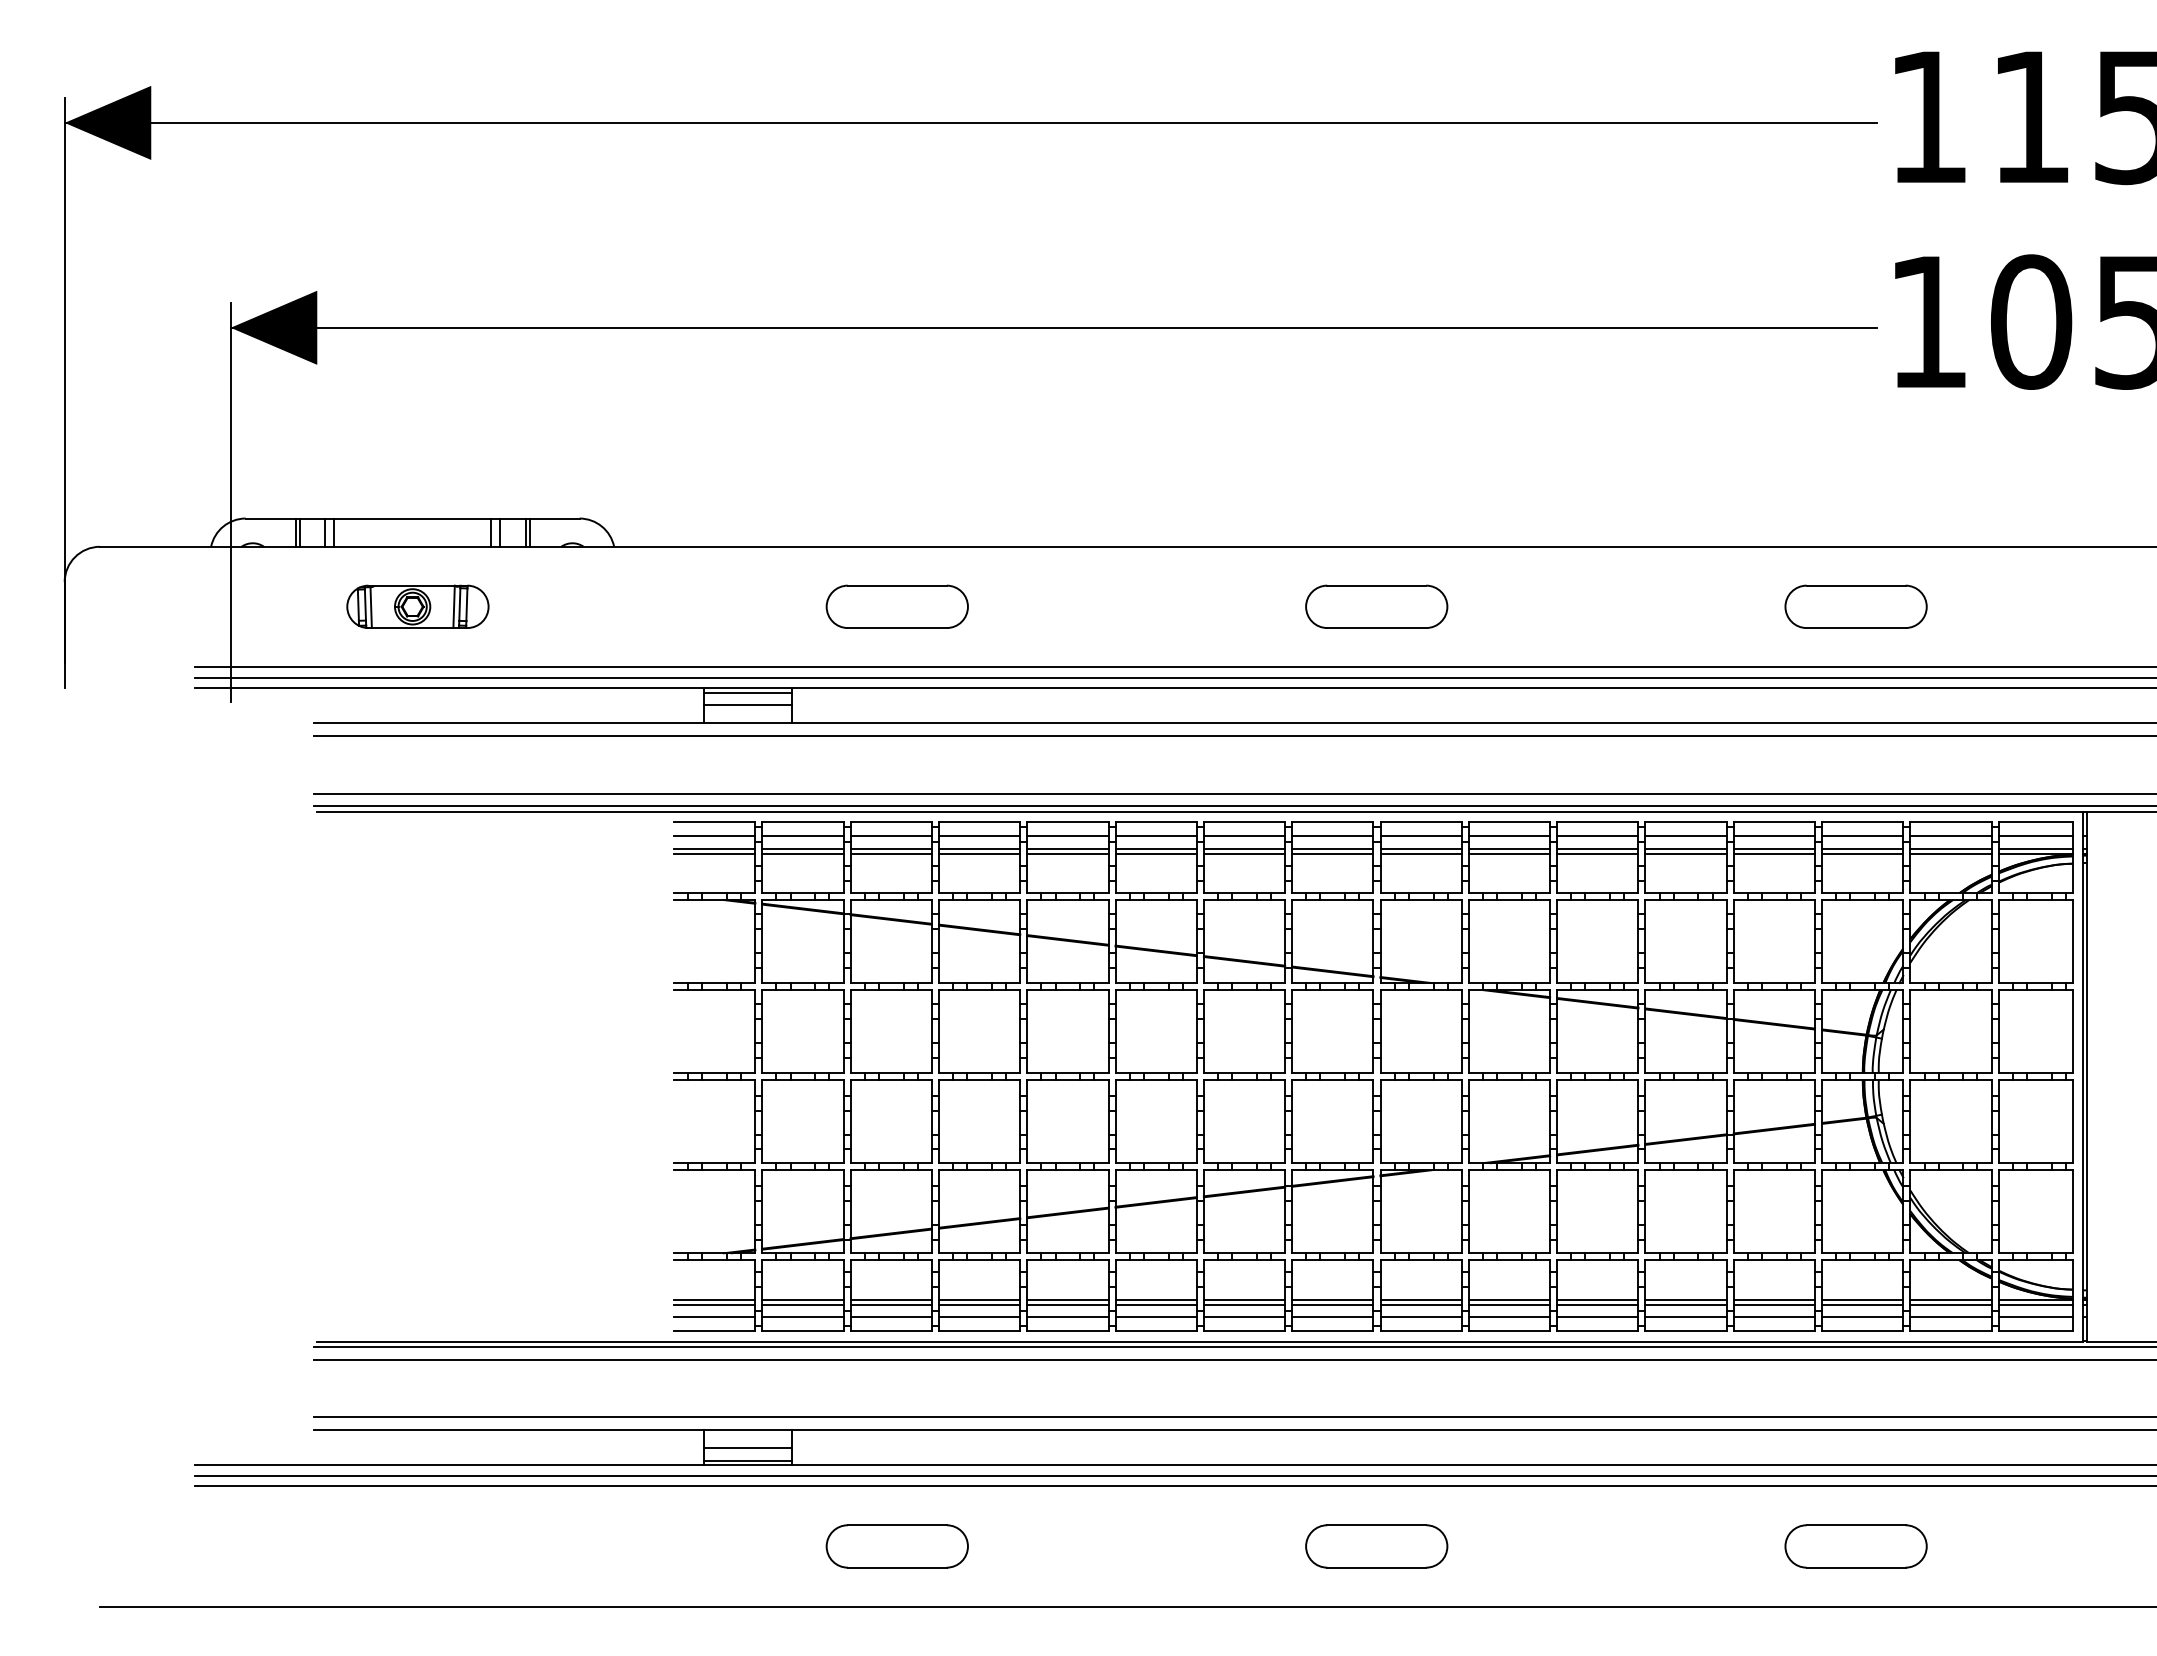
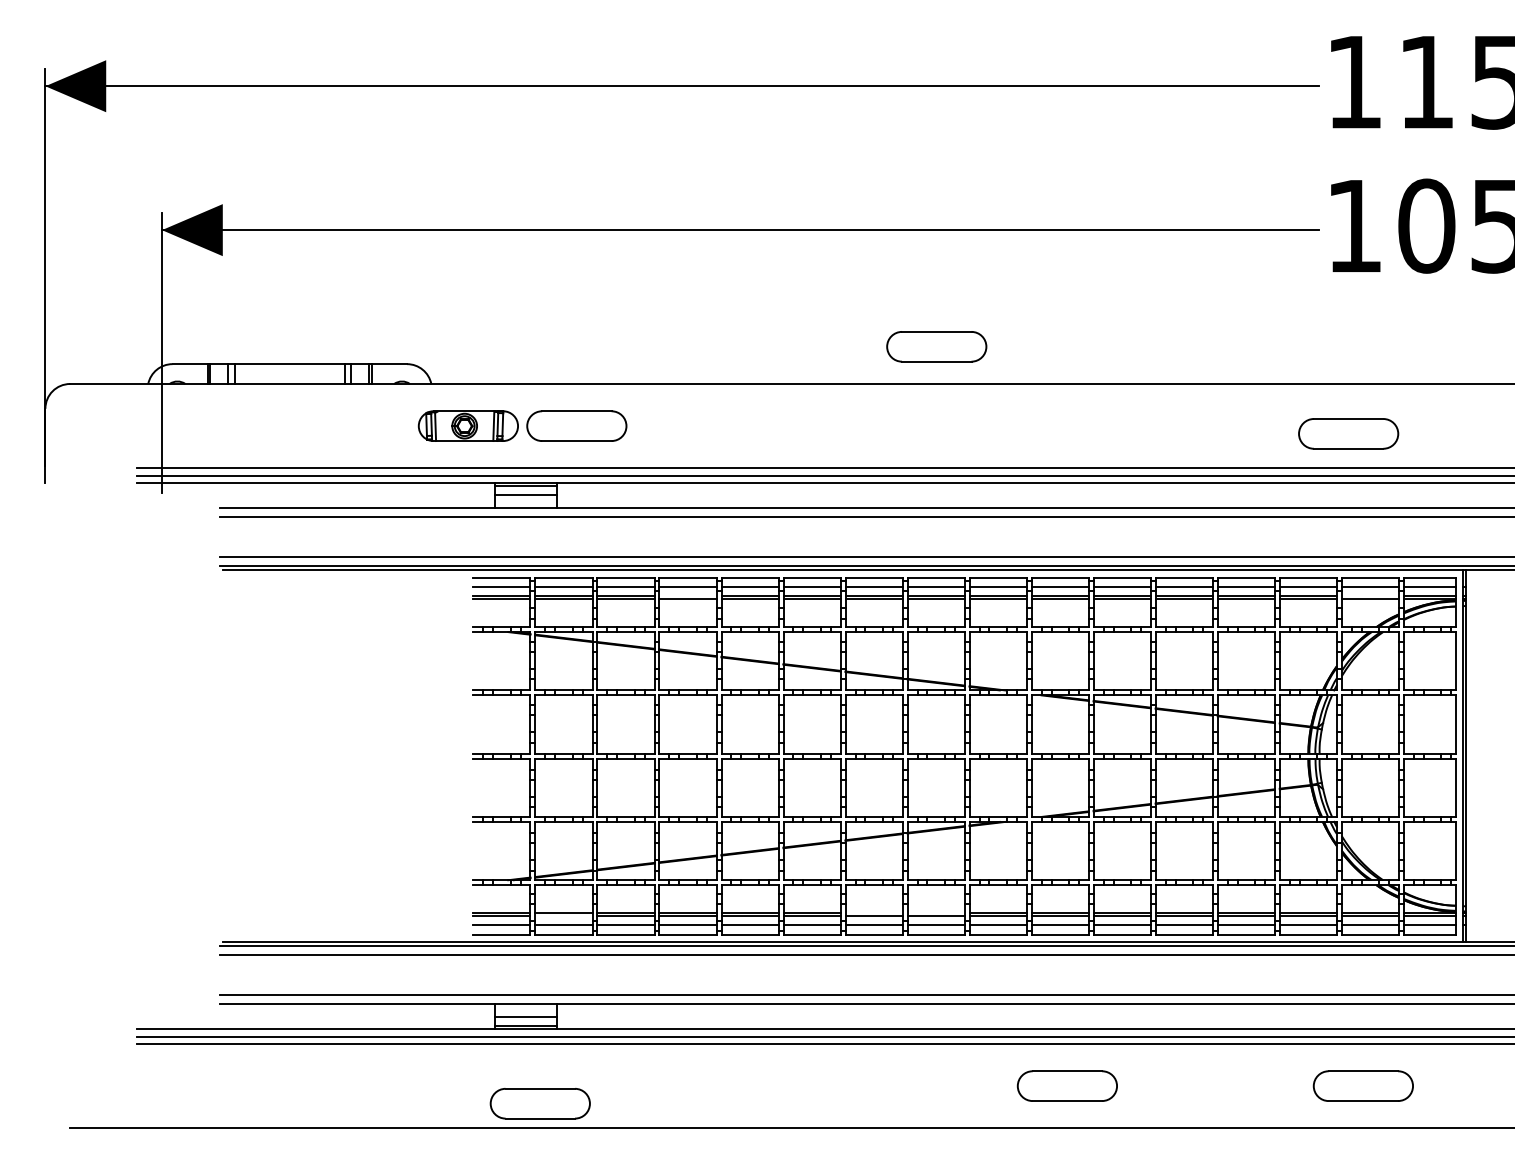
part: (417, 606) -> (468, 425), moved
part: (896, 606) -> (576, 425), moved
part: (1376, 606) -> (936, 346), moved
part: (1855, 606) -> (1348, 433), moved
line: (979, 848) -> (687, 595), removed
line: (1950, 848) -> (1369, 595), removed
line: (1244, 1299) -> (874, 912), removed
line: (1332, 1299) -> (935, 912), removed
line: (802, 1304) -> (563, 916), removed
part: (896, 1546) -> (539, 1103), moved
part: (1376, 1546) -> (1067, 1086), moved
part: (1855, 1546) -> (1362, 1086), moved

